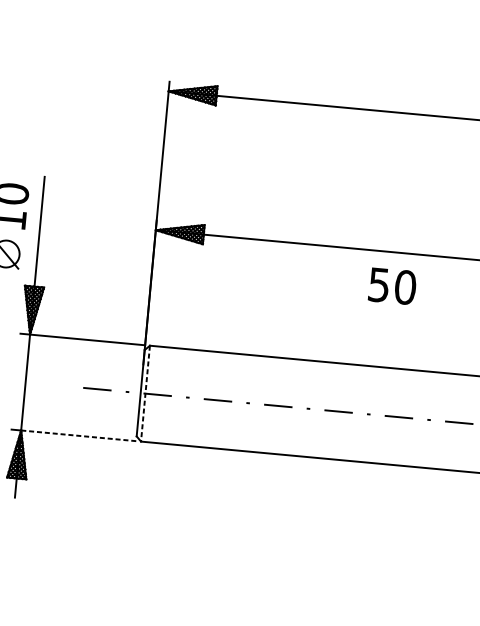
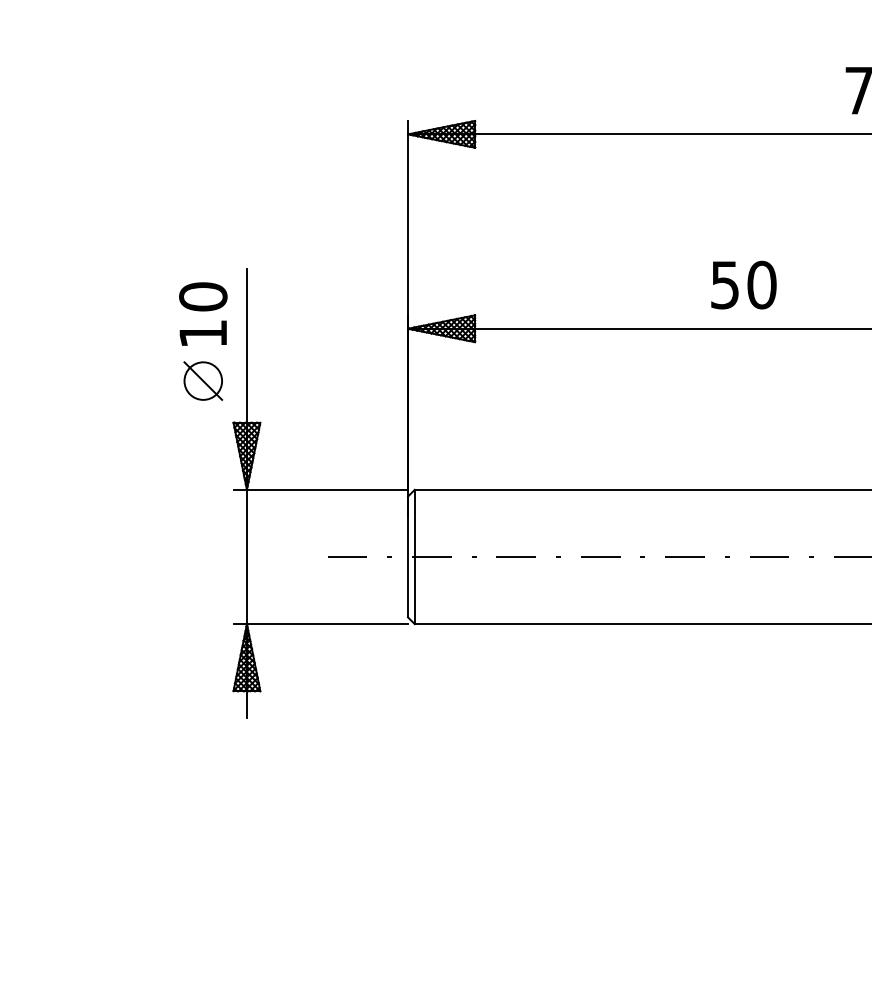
text: (392, 285) -> (743, 284), moved
line: (145, 394) -> (414, 557), dashed -> solid
line: (78, 436) -> (327, 624), dashed -> solid

